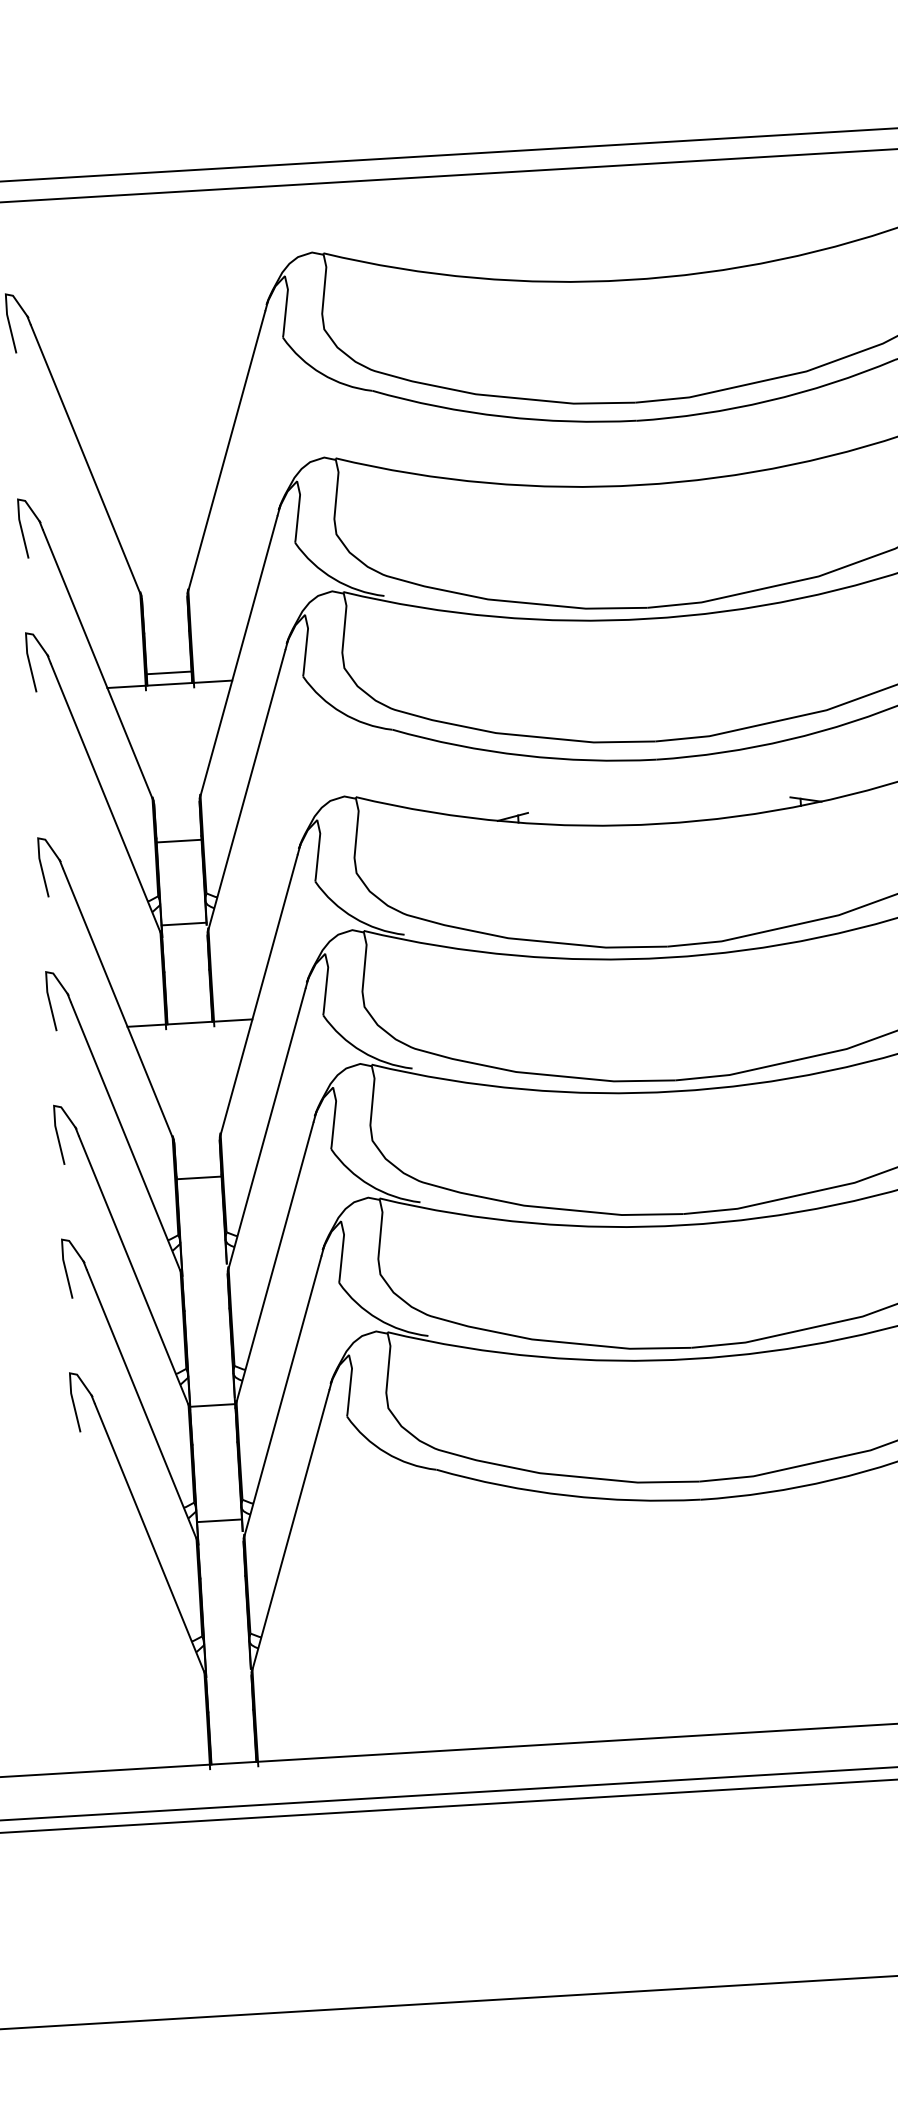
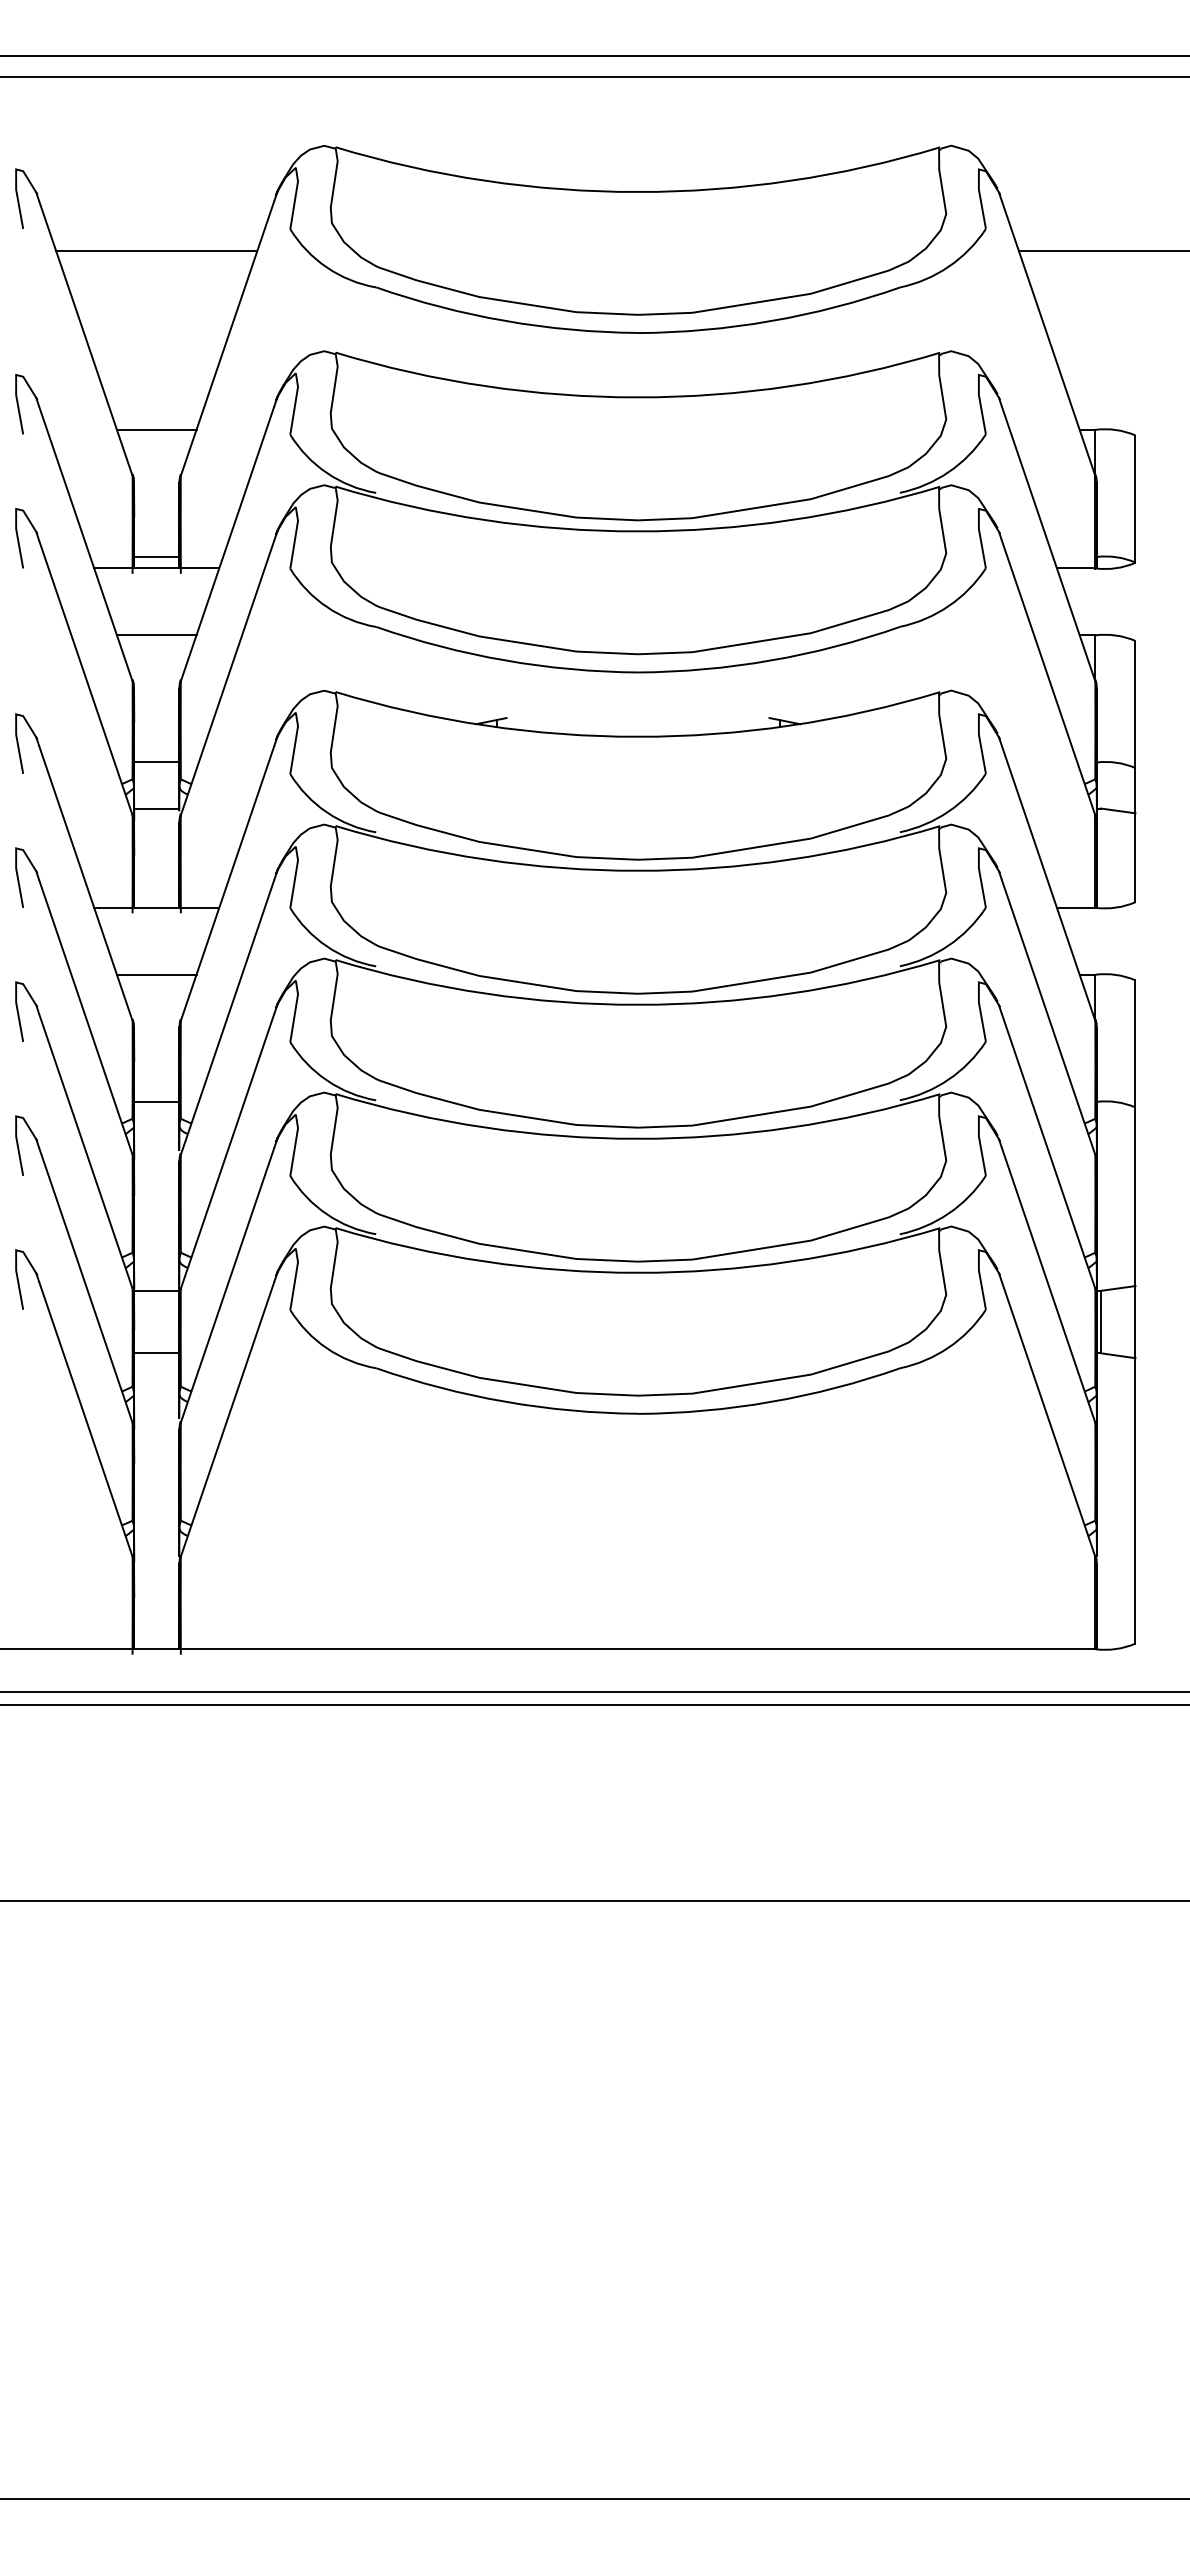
line: (150, 367) -> (156, 251), added
line: (161, 545) -> (156, 429), added
line: (173, 751) -> (156, 635), added
line: (178, 841) -> (156, 762), moved
line: (193, 1089) -> (156, 974), added
line: (198, 1177) -> (156, 1101), moved
line: (219, 1520) -> (156, 1353), moved

